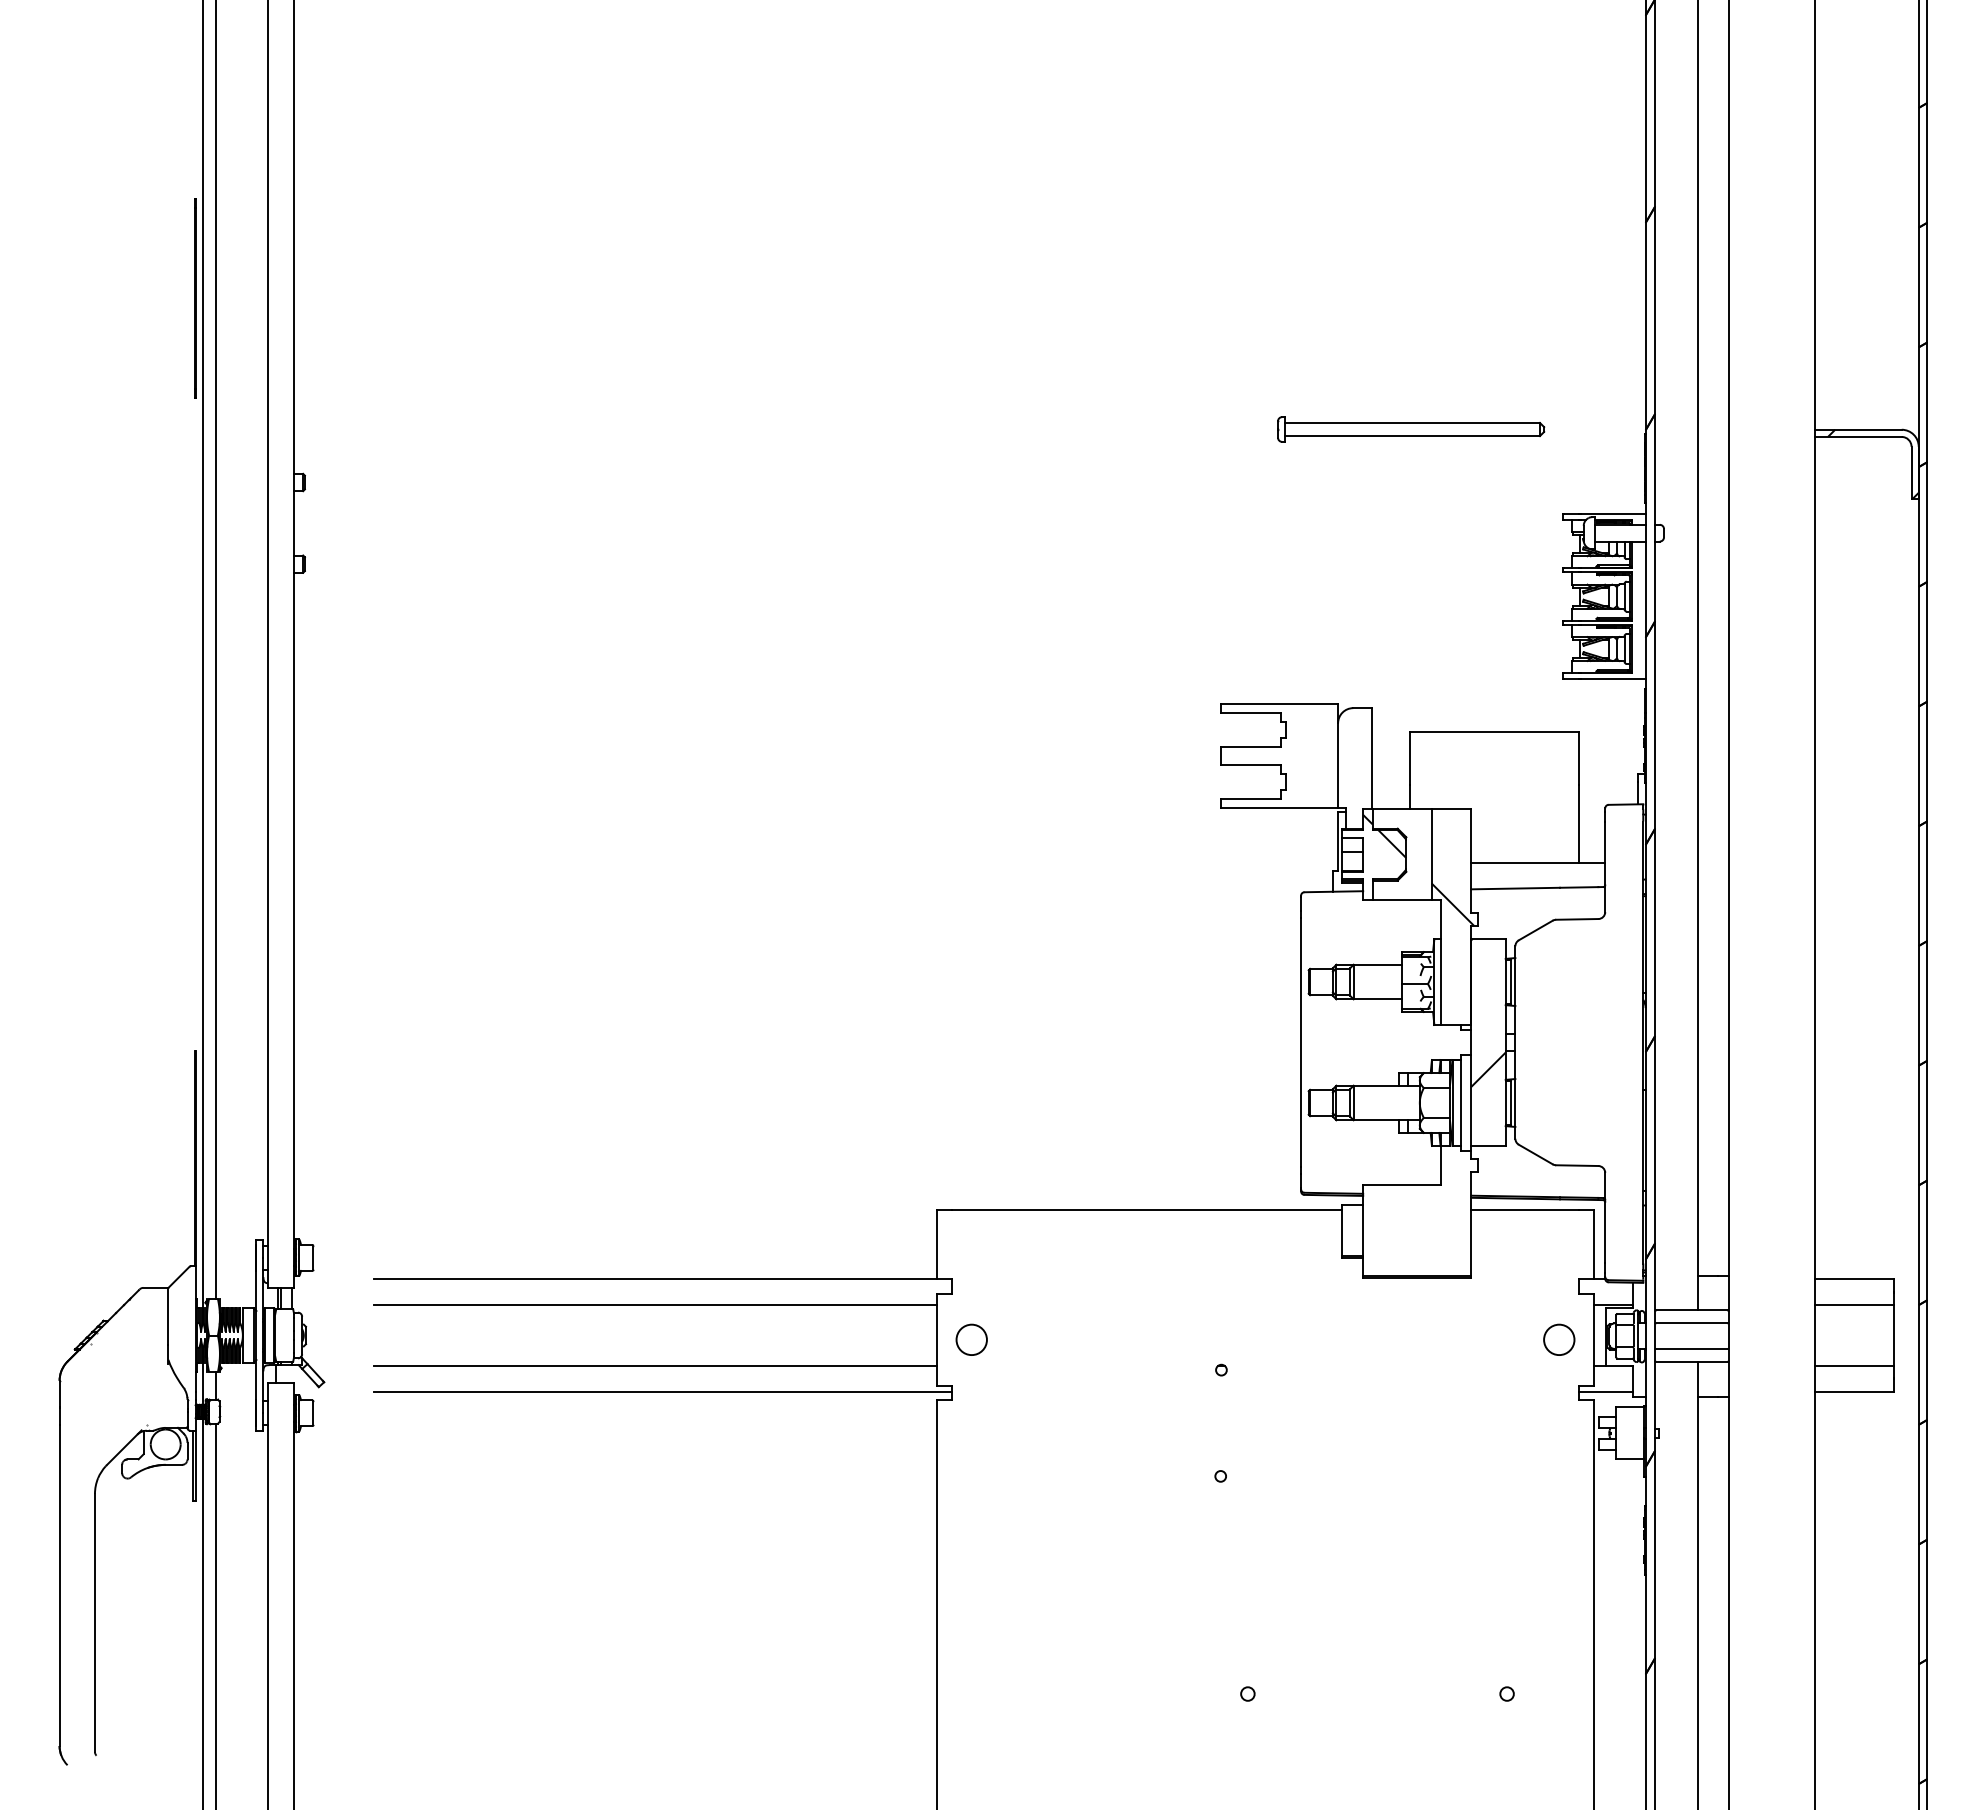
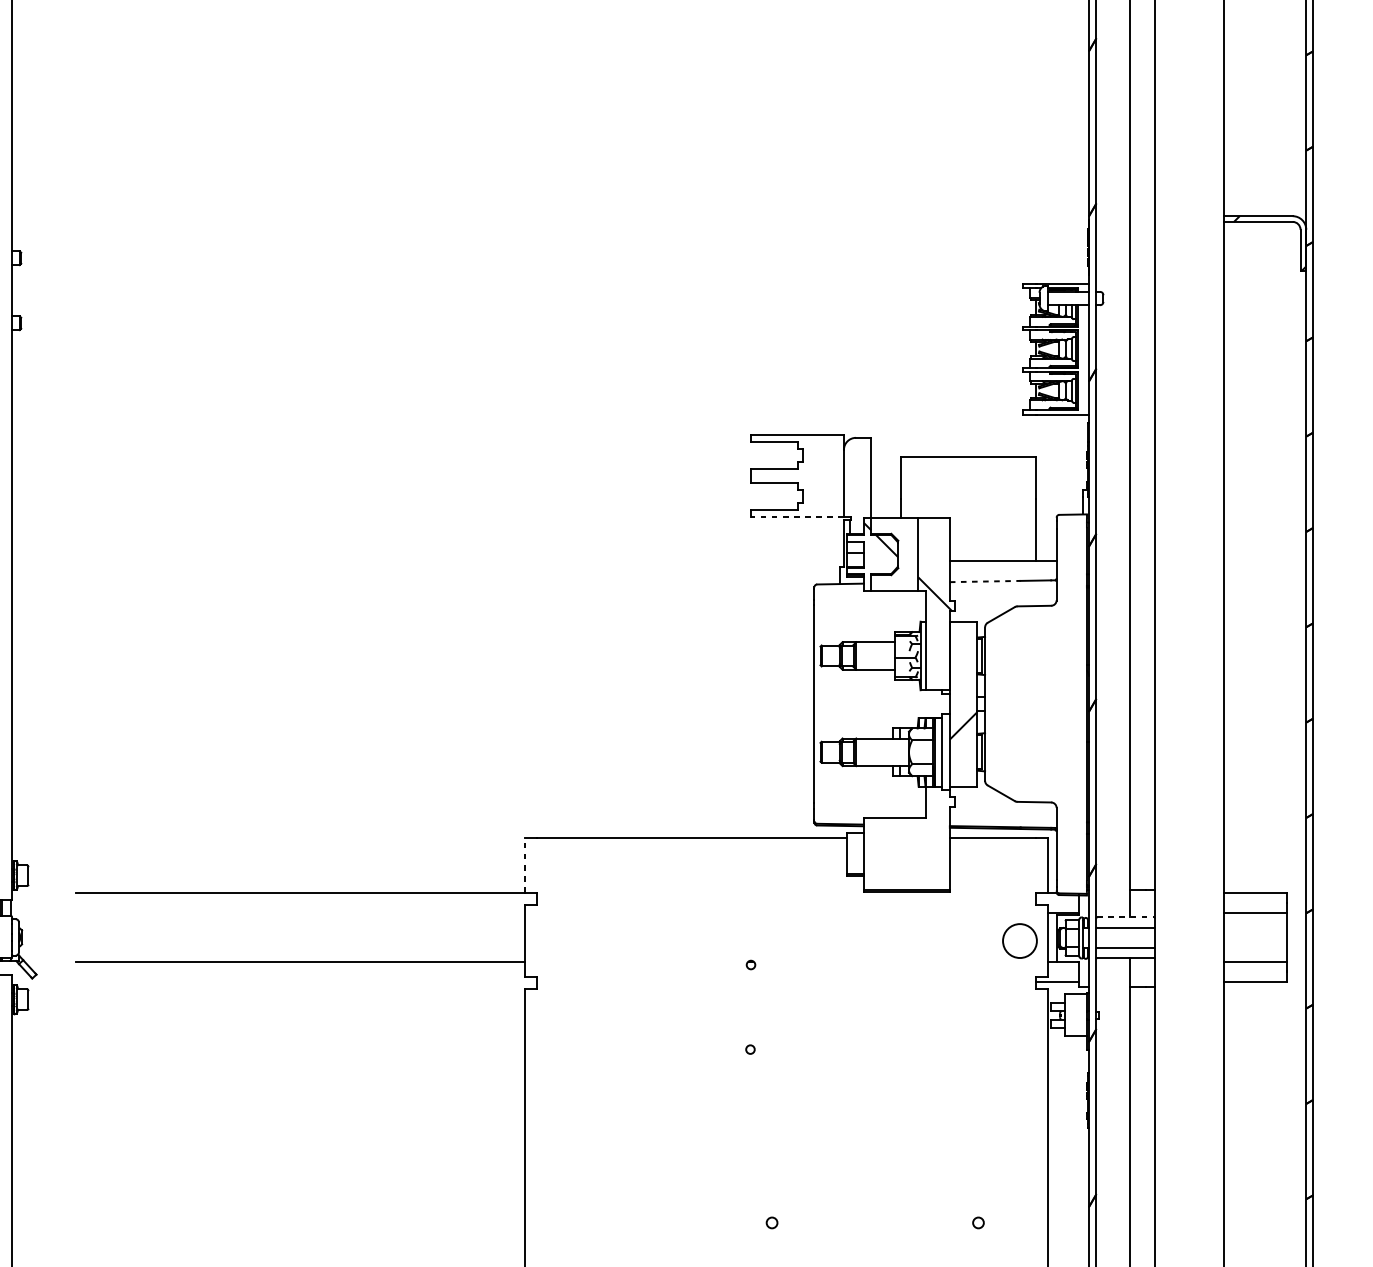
part: (1411, 429) -> (902, 215), removed
line: (1279, 807) -> (797, 516), solid -> dashed
line: (1516, 888) -> (985, 581), solid -> dashed
line: (937, 1244) -> (524, 864), solid -> dashed
line: (655, 1305) -> (300, 913), removed
line: (1691, 1310) -> (1125, 917), solid -> dashed
circle: (971, 1339) -> (551, 940), removed
circle: (1559, 1339) -> (1020, 940), size x1.4
line: (662, 1391) -> (305, 982), removed

